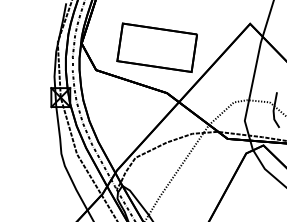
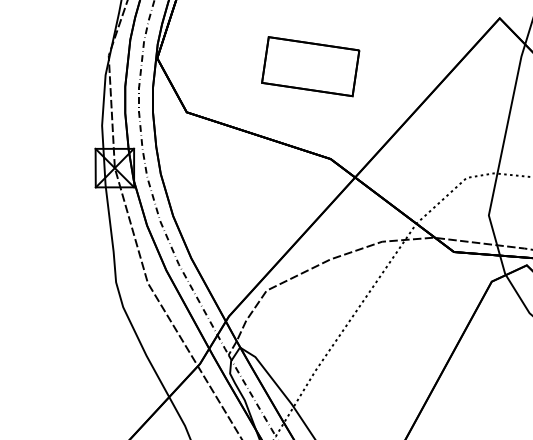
part: (156, 47) -> (309, 66), size x0.6

